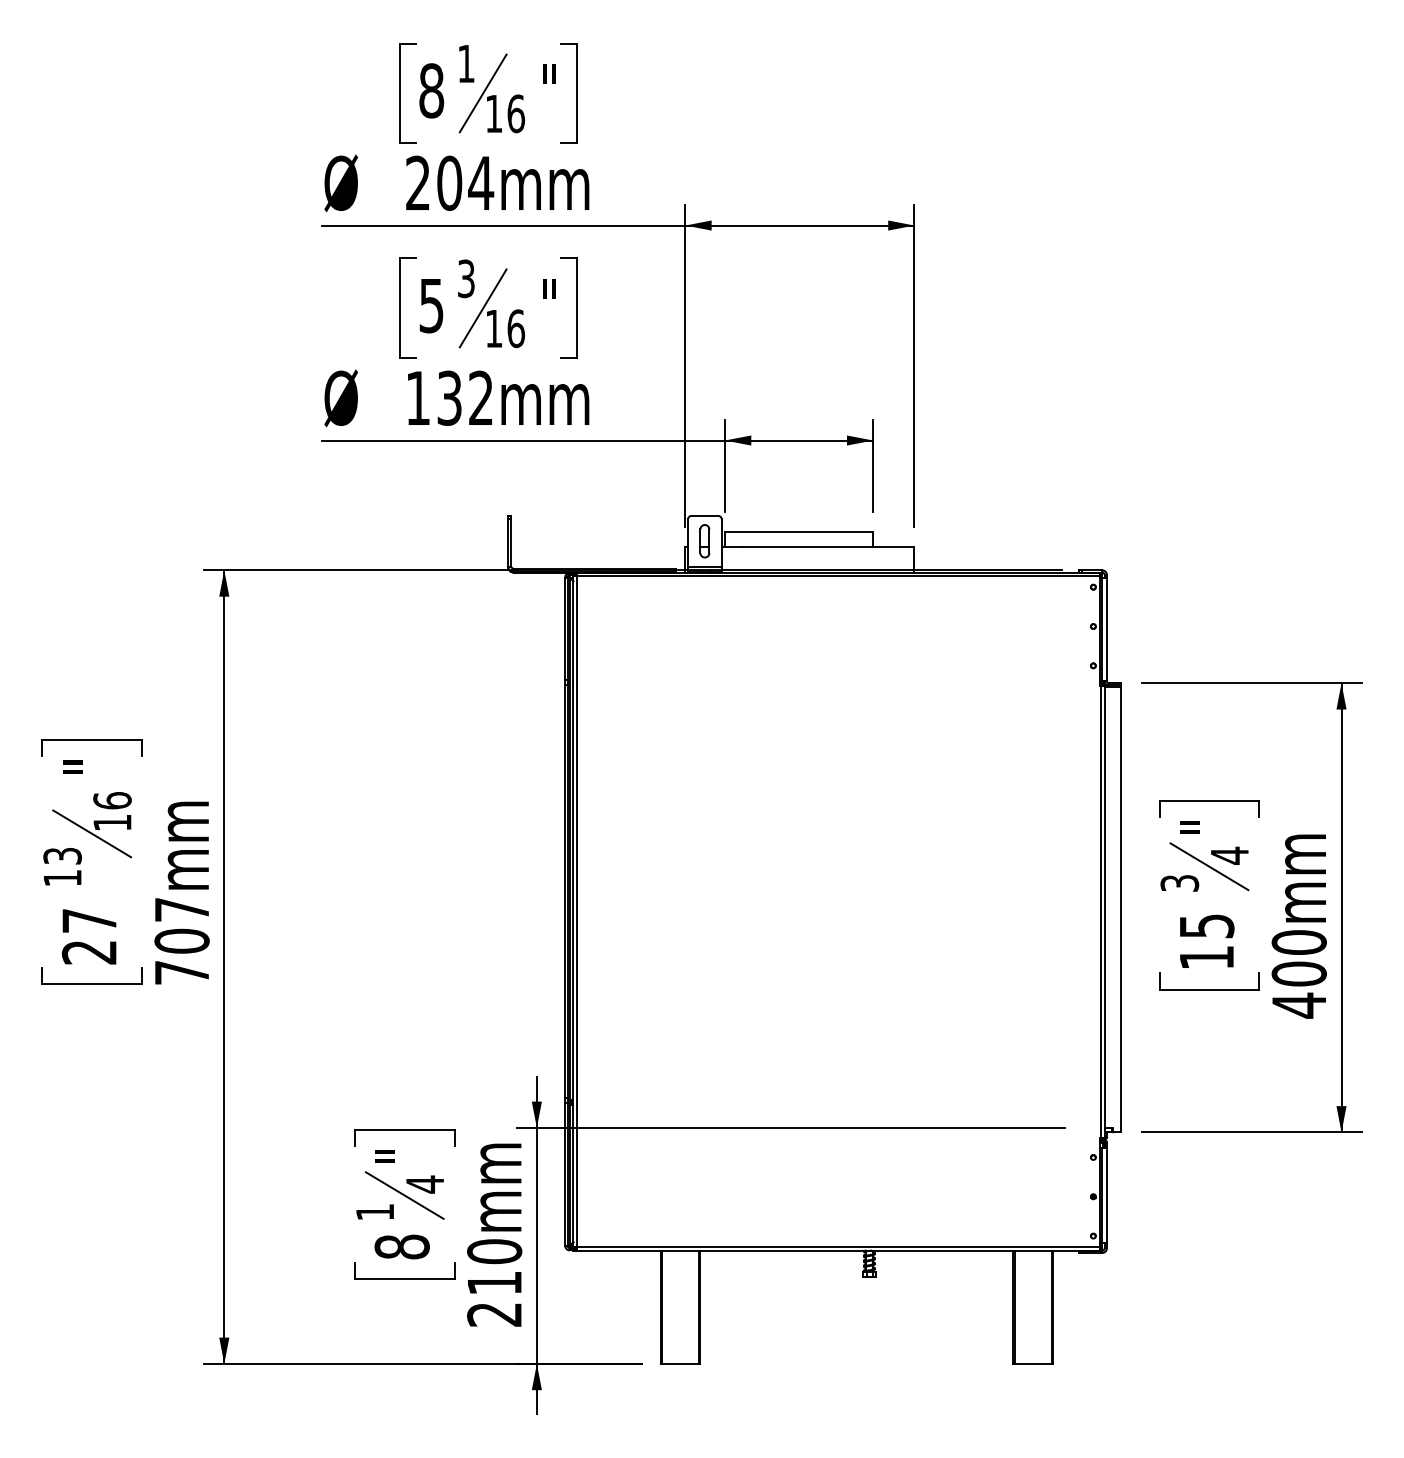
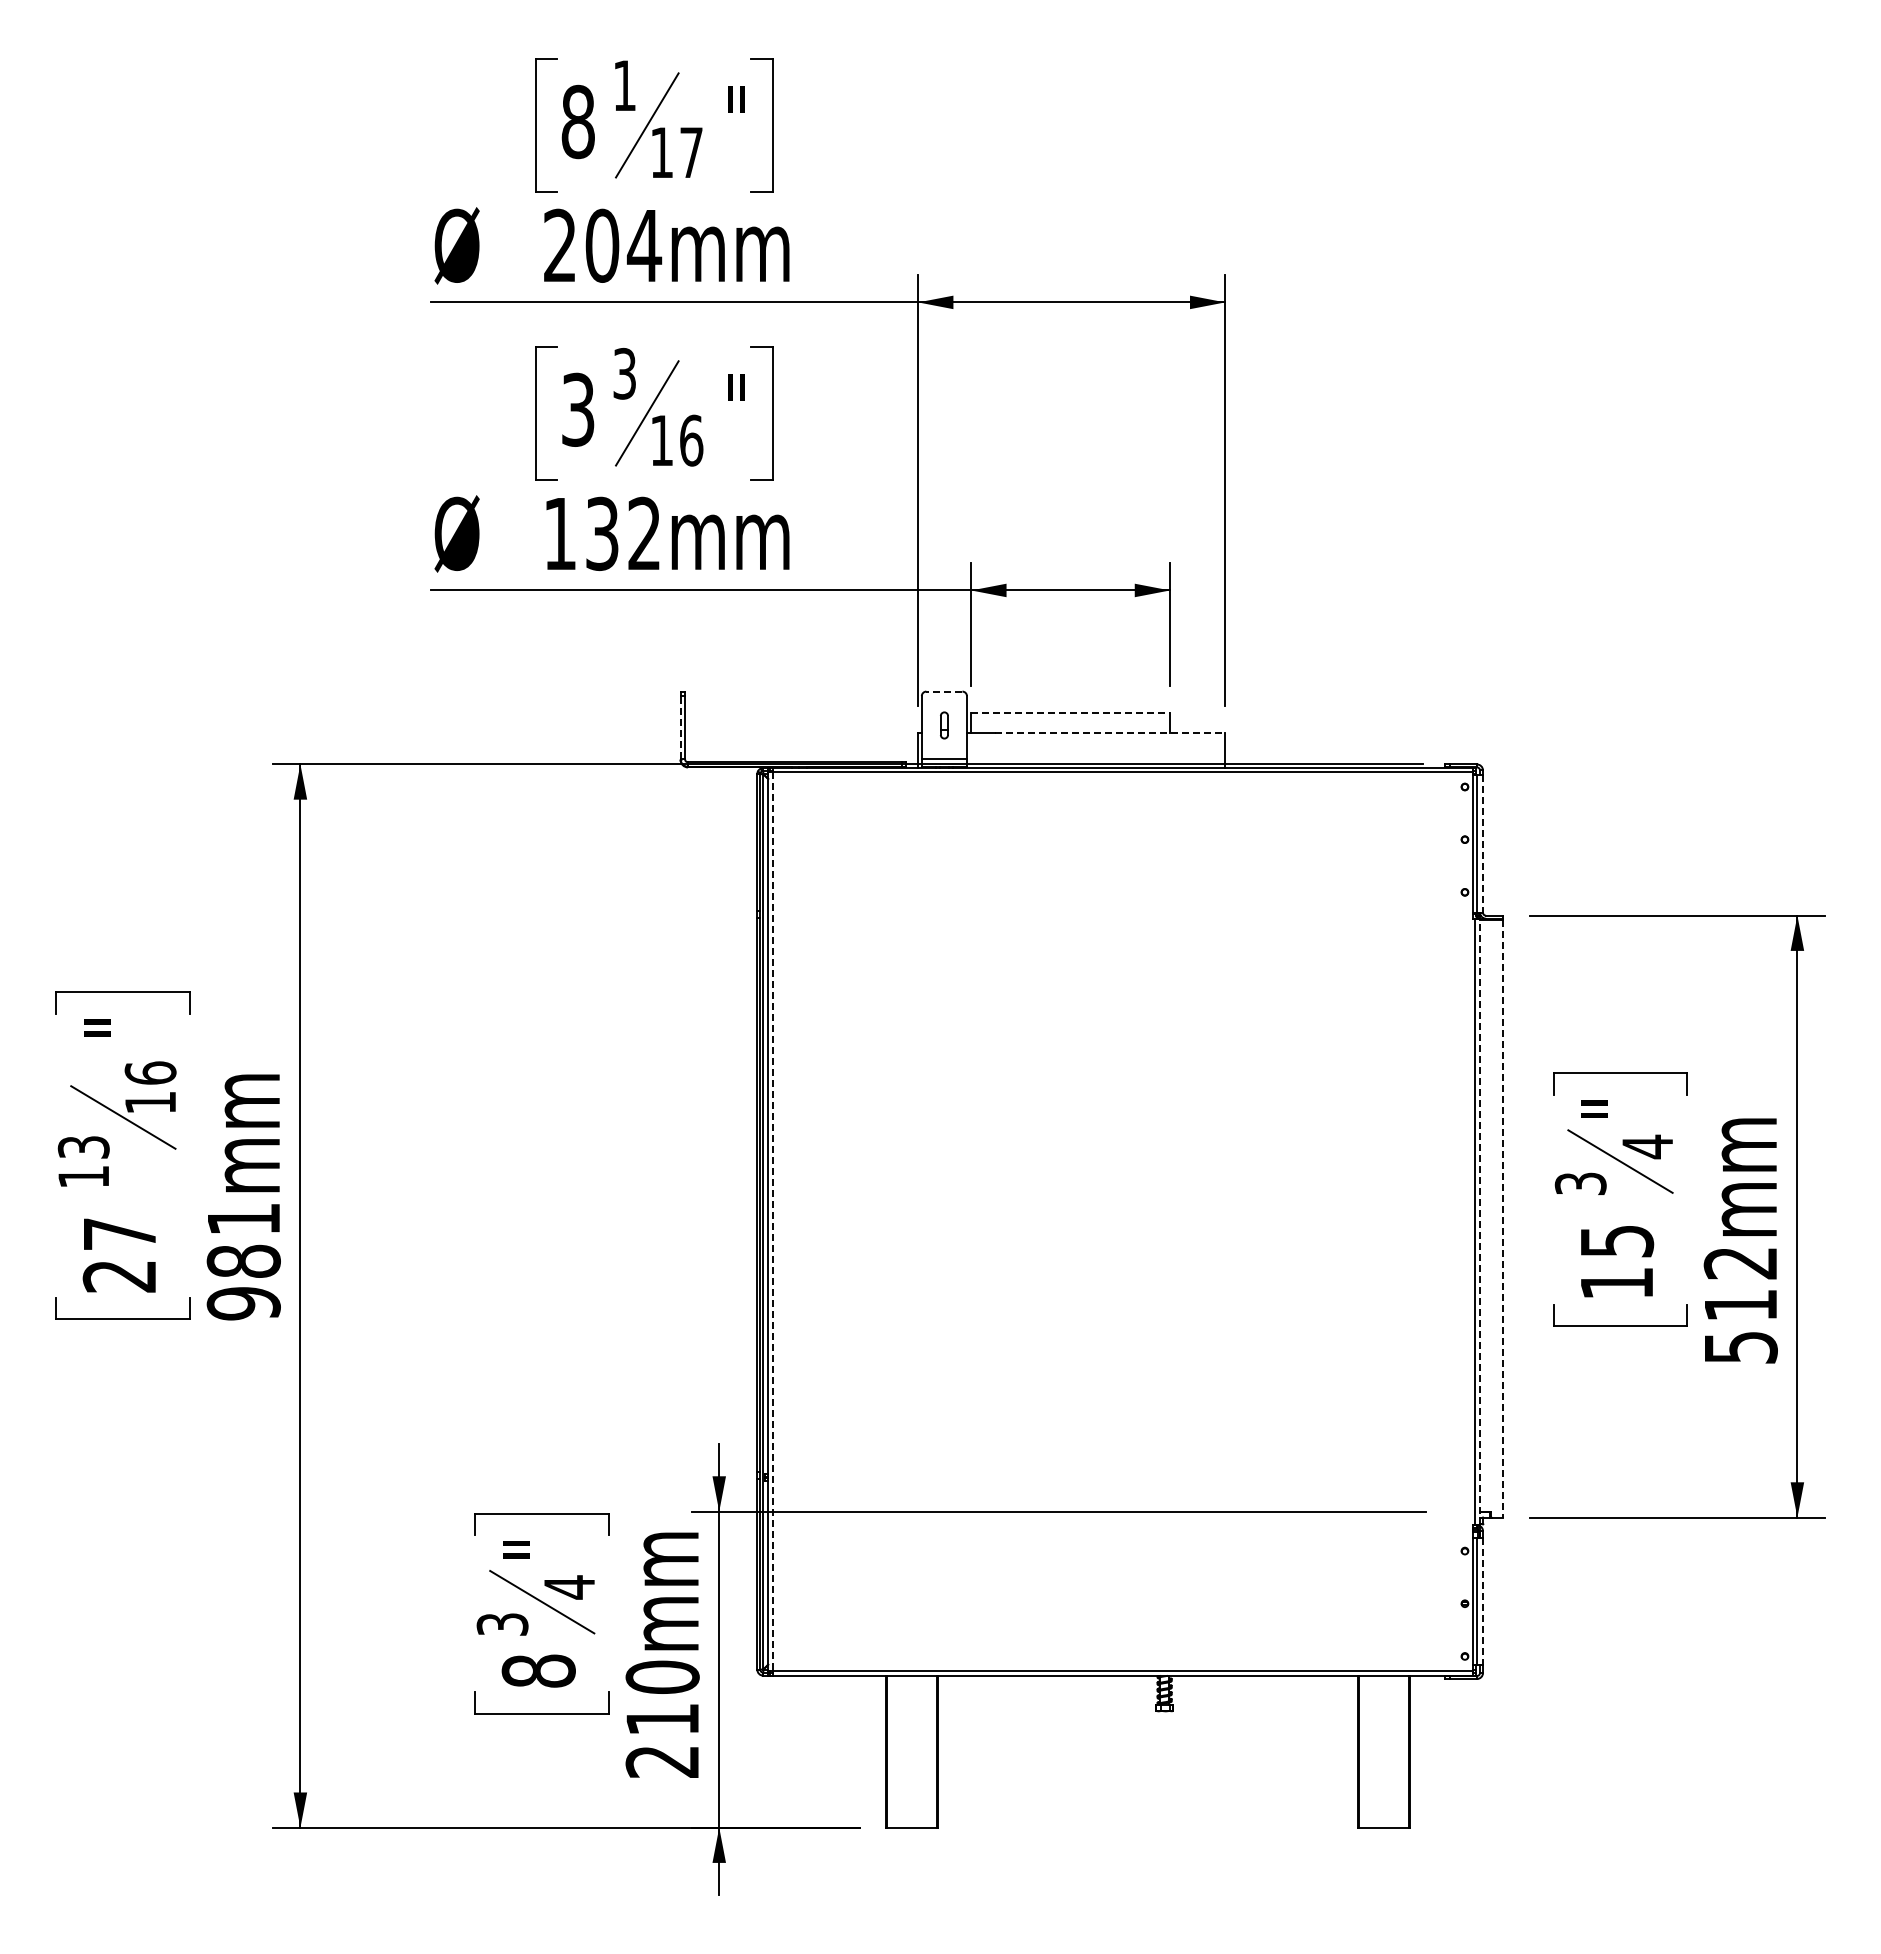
text: (516, 113) -> (691, 152), 16 -> 17
text: (431, 305) -> (578, 409), 5 -> 3
line: (704, 515) -> (943, 691), solid -> dashed
line: (799, 531) -> (1071, 712), solid -> dashed
part: (704, 541) -> (944, 725), size x0.6
line: (507, 542) -> (680, 727), solid -> dashed
line: (828, 546) -> (1110, 732), solid -> dashed
line: (1107, 629) -> (1483, 843), solid -> dashed
line: (1121, 909) -> (1502, 1218), solid -> dashed
line: (576, 911) -> (772, 1221), solid -> dashed
line: (1104, 911) -> (1479, 1221), solid -> dashed
text: (181, 941) -> (243, 1261), 707mm -> 981mm
text: (1299, 974) -> (1740, 1305), 400mm -> 512mm
line: (1107, 1195) -> (1483, 1601), solid -> dashed
text: (375, 1212) -> (502, 1624), 1 -> 3

